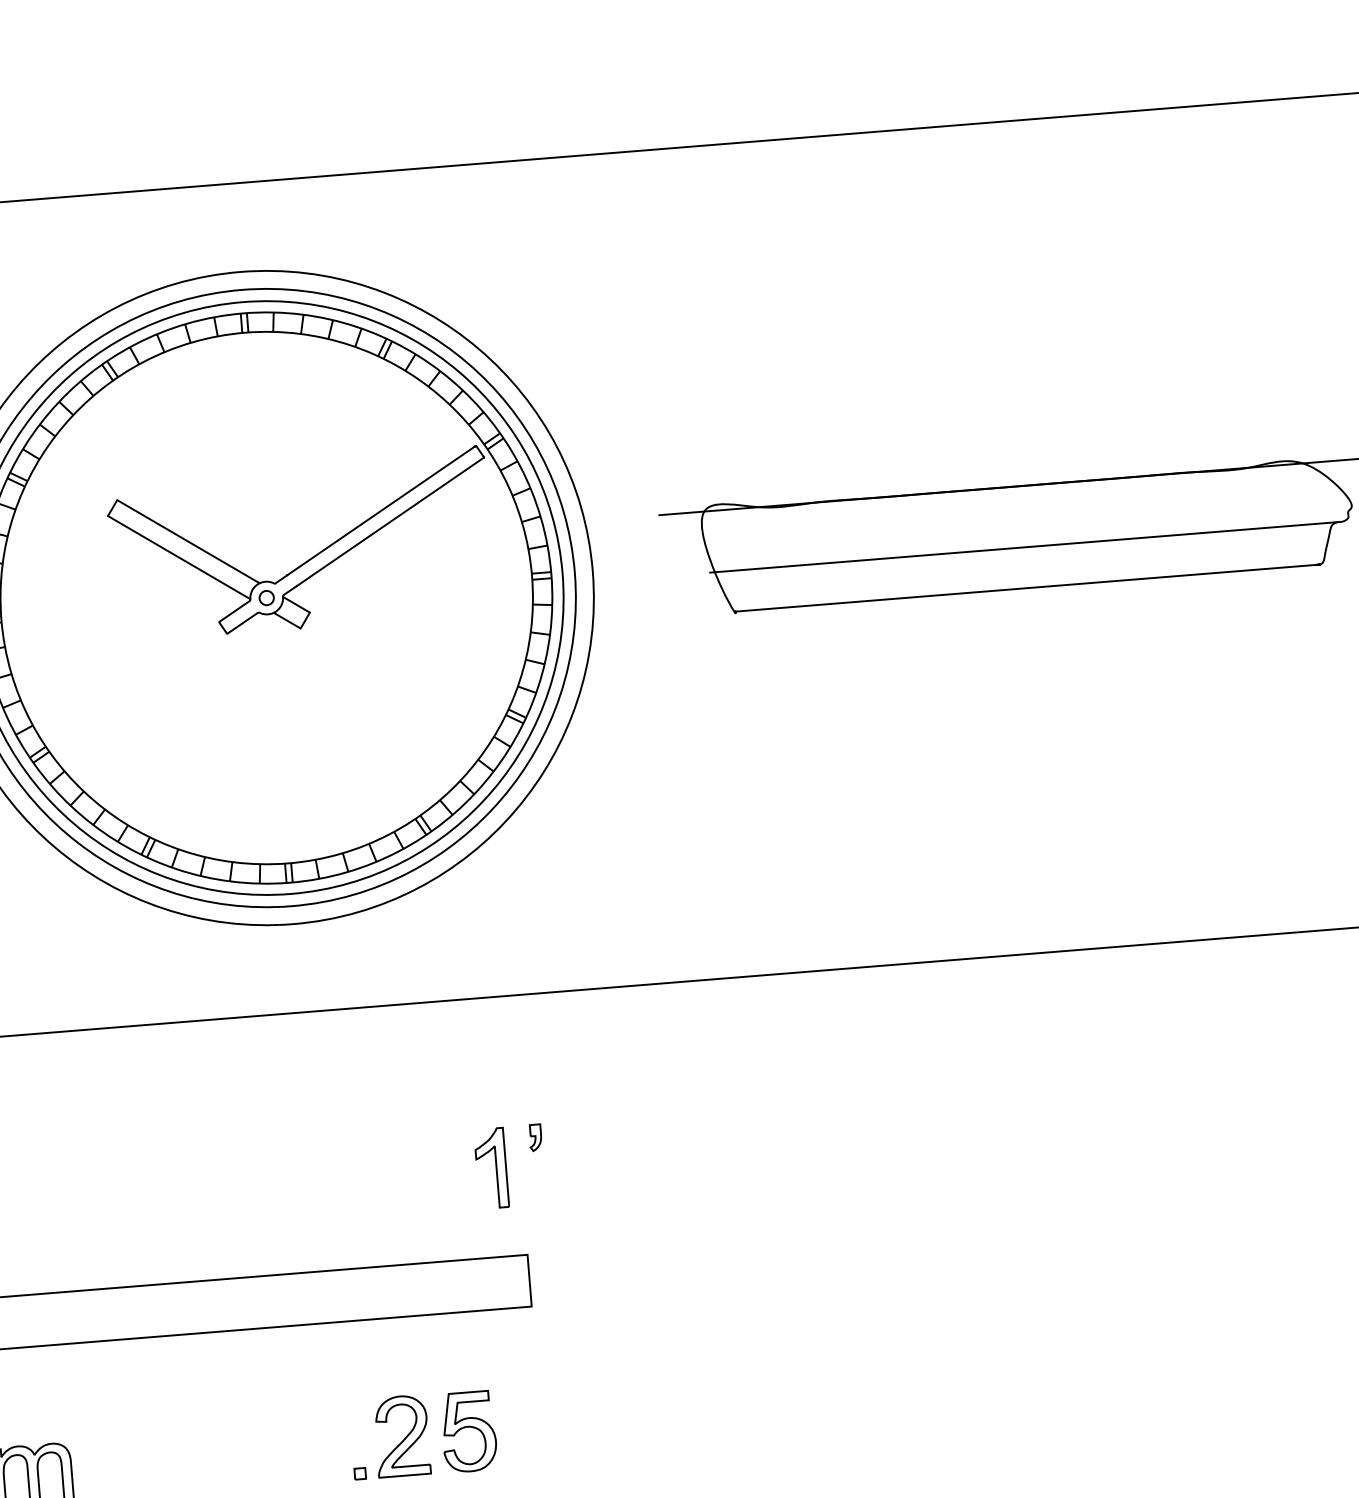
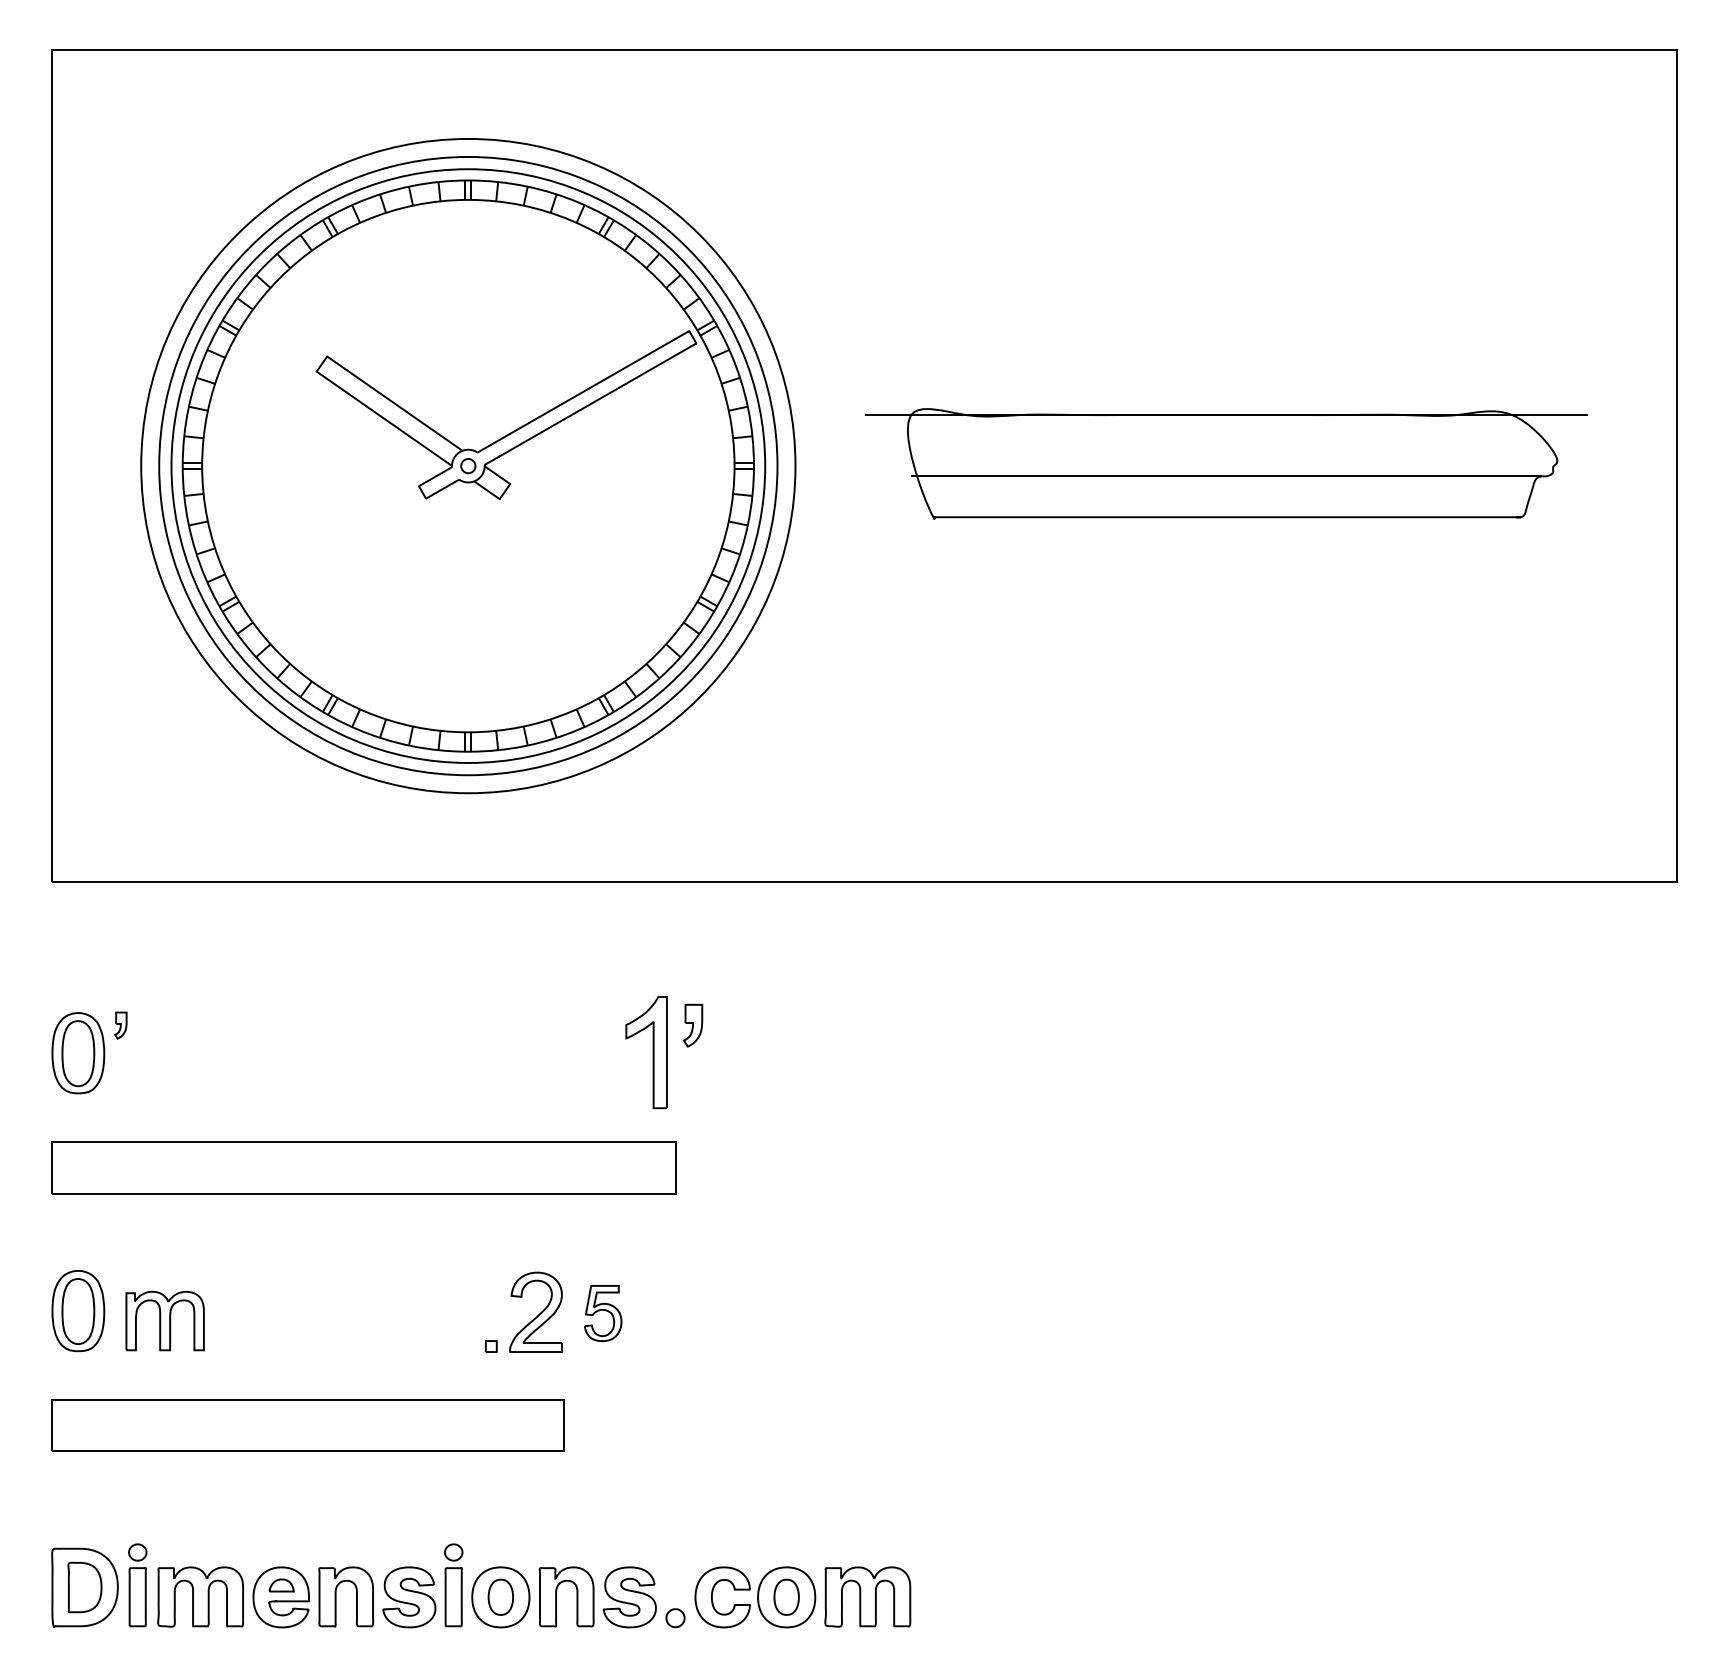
part: (535, 1137) -> (692, 1025), size x1.6
part: (491, 1168) -> (646, 1052), size x1.4
part: (469, 1431) -> (603, 1313), size x0.7

